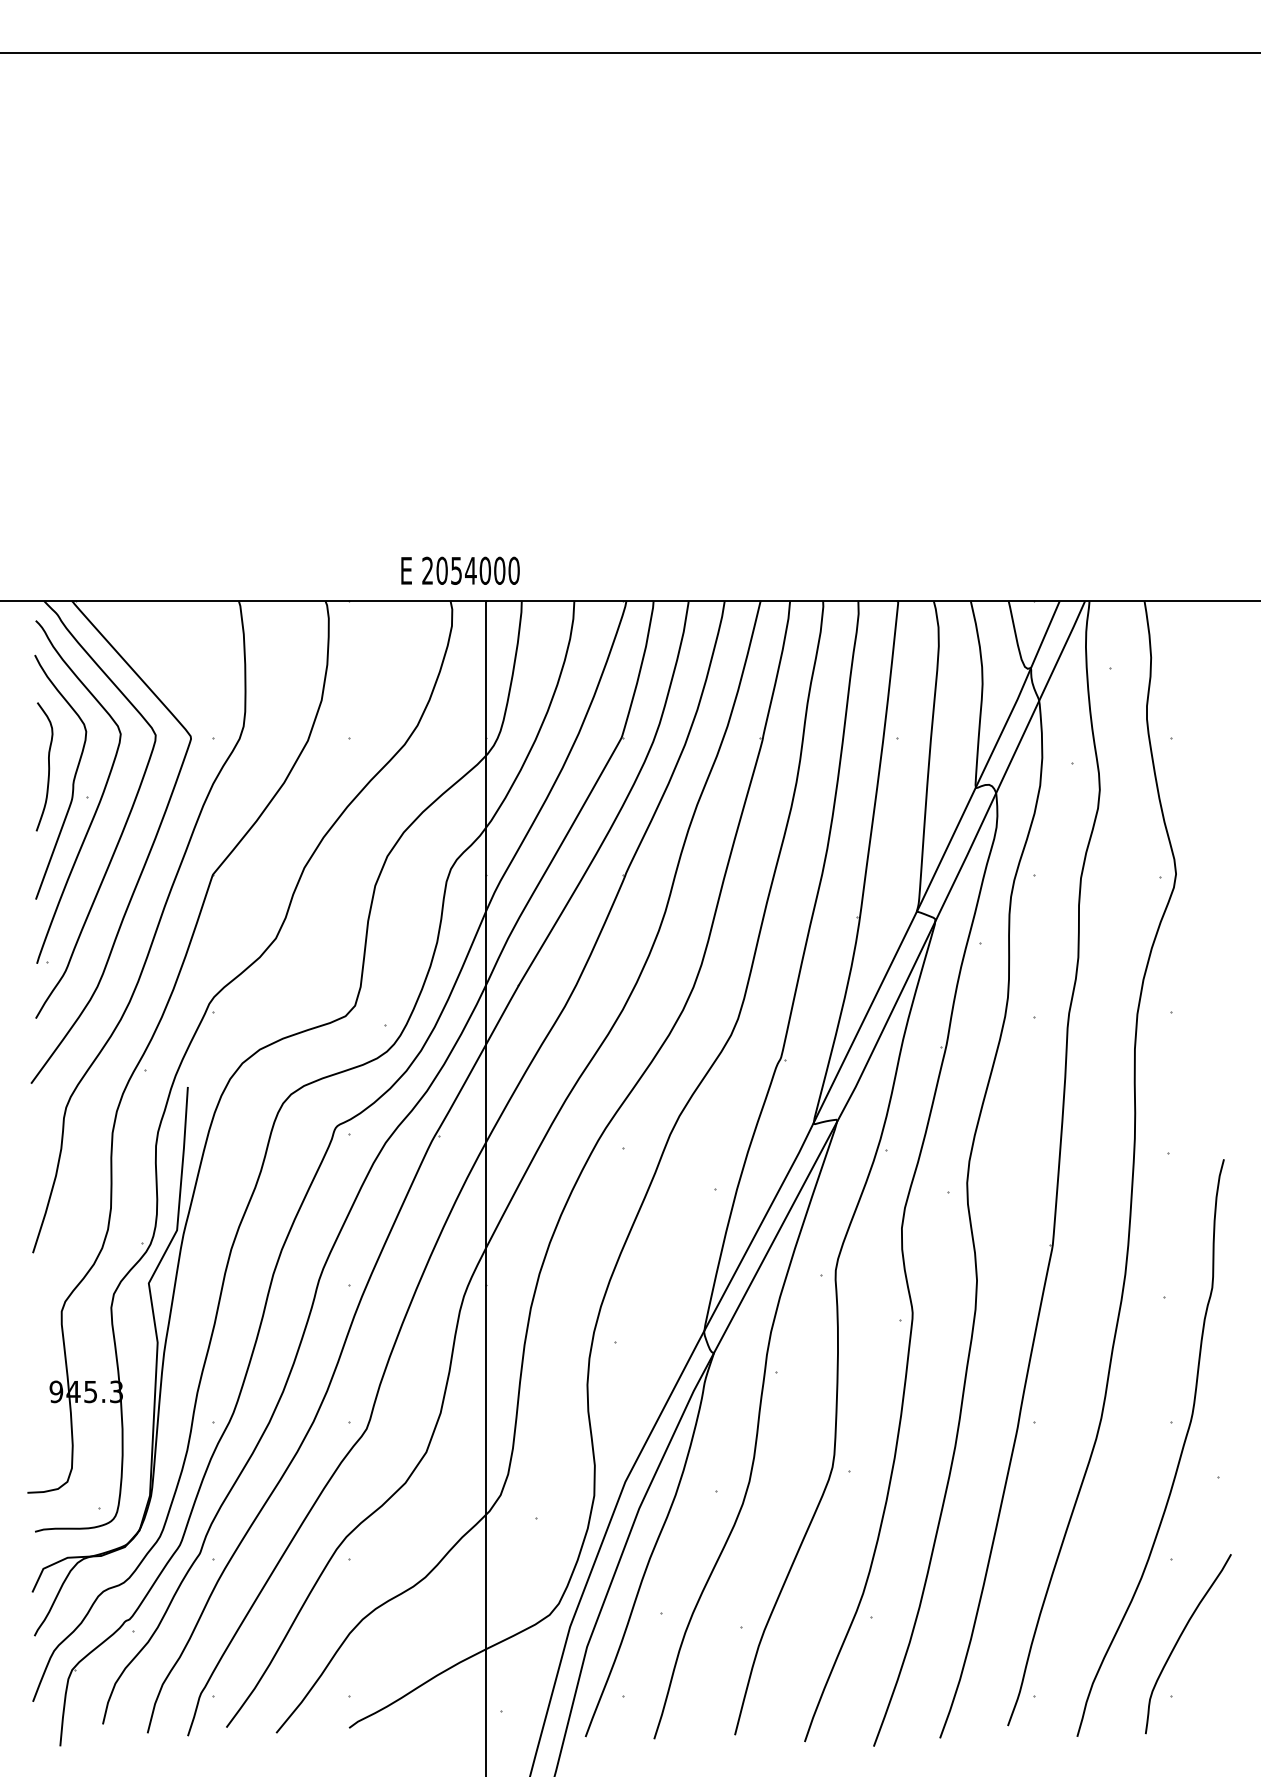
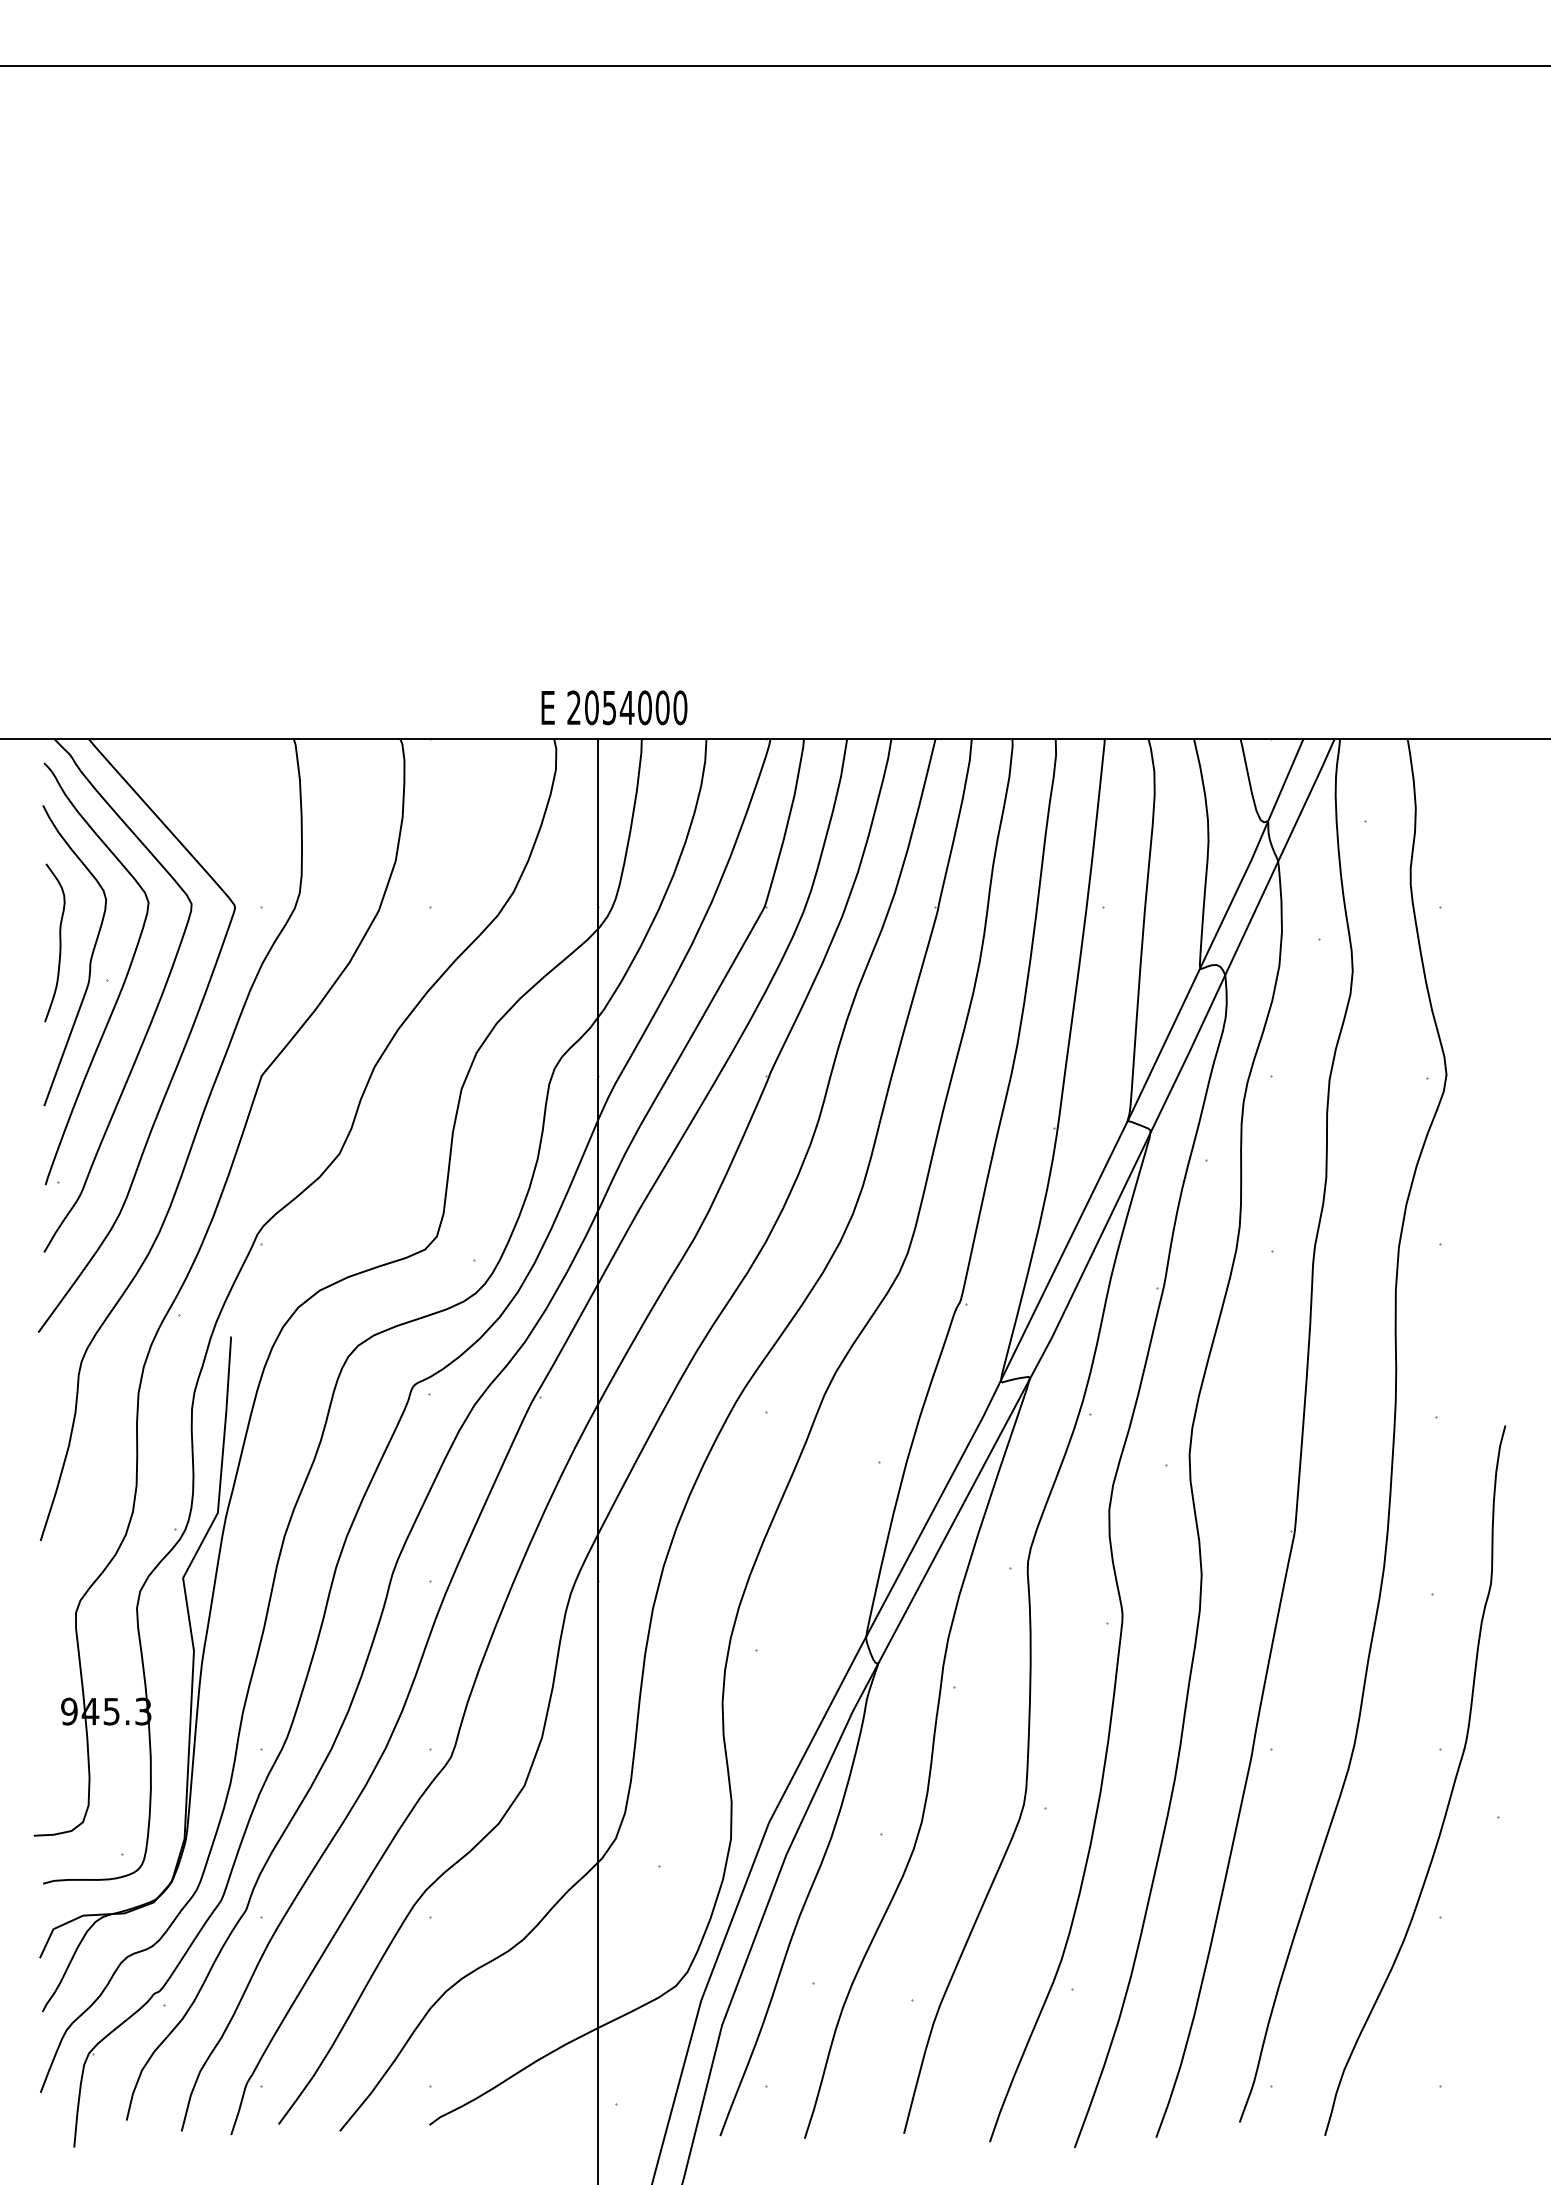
text: (460, 570) -> (614, 707), moved
curve: (1179, 1639) -> (1450, 2016), removed

